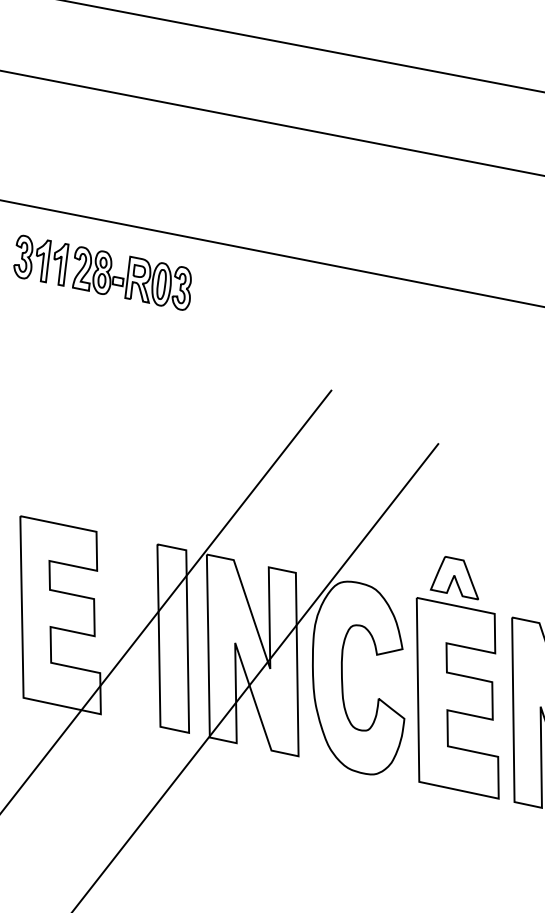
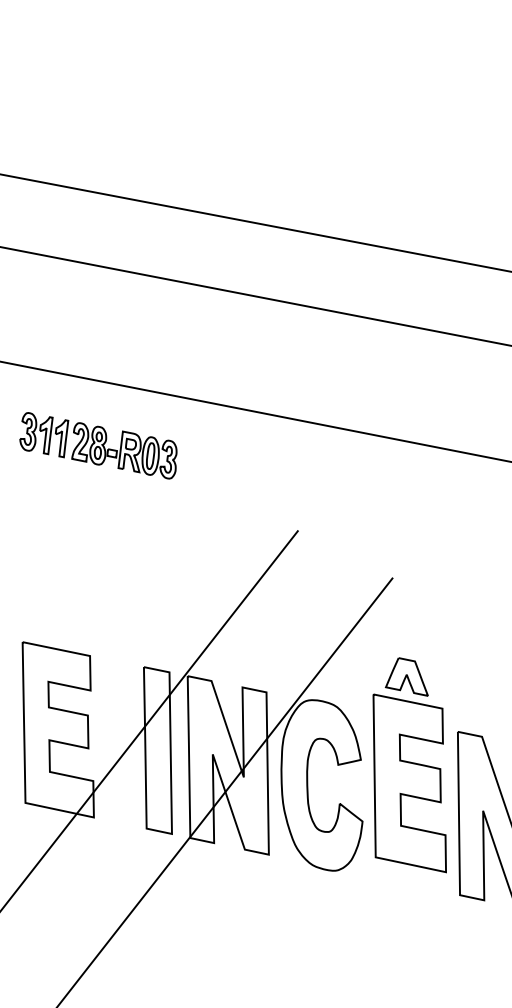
part: (102, 272) -> (98, 445), moved
part: (457, 678) -> (409, 765), moved

